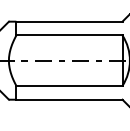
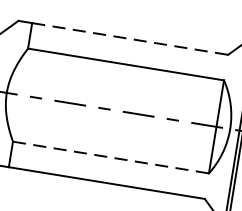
line: (69, 21) -> (130, 38), solid -> dashed
line: (69, 85) -> (111, 156), solid -> dashed

